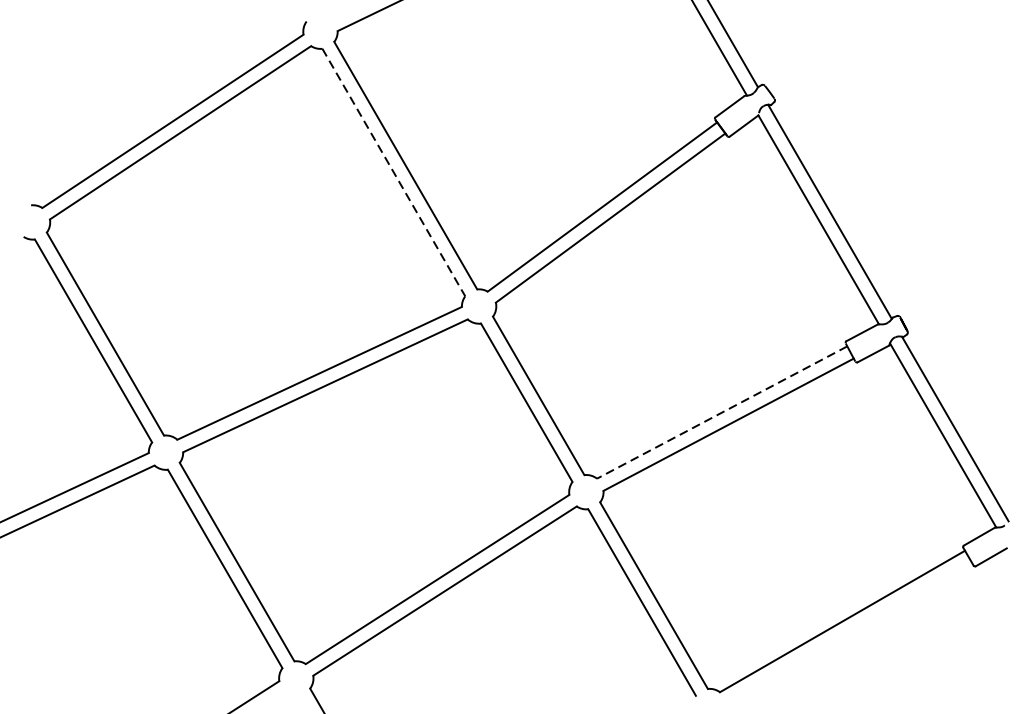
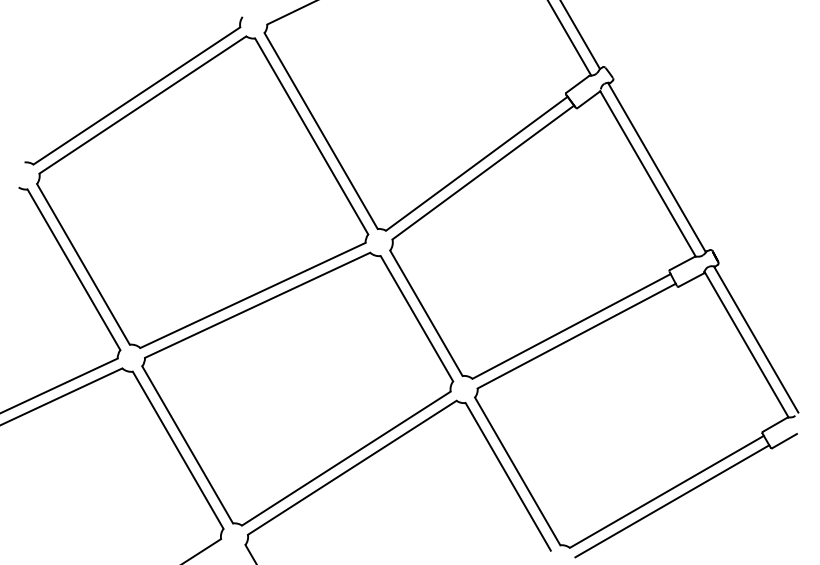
line: (393, 172) -> (311, 136), dashed -> solid
line: (722, 412) -> (571, 326), dashed -> solid
line: (849, 633) -> (672, 501), added

